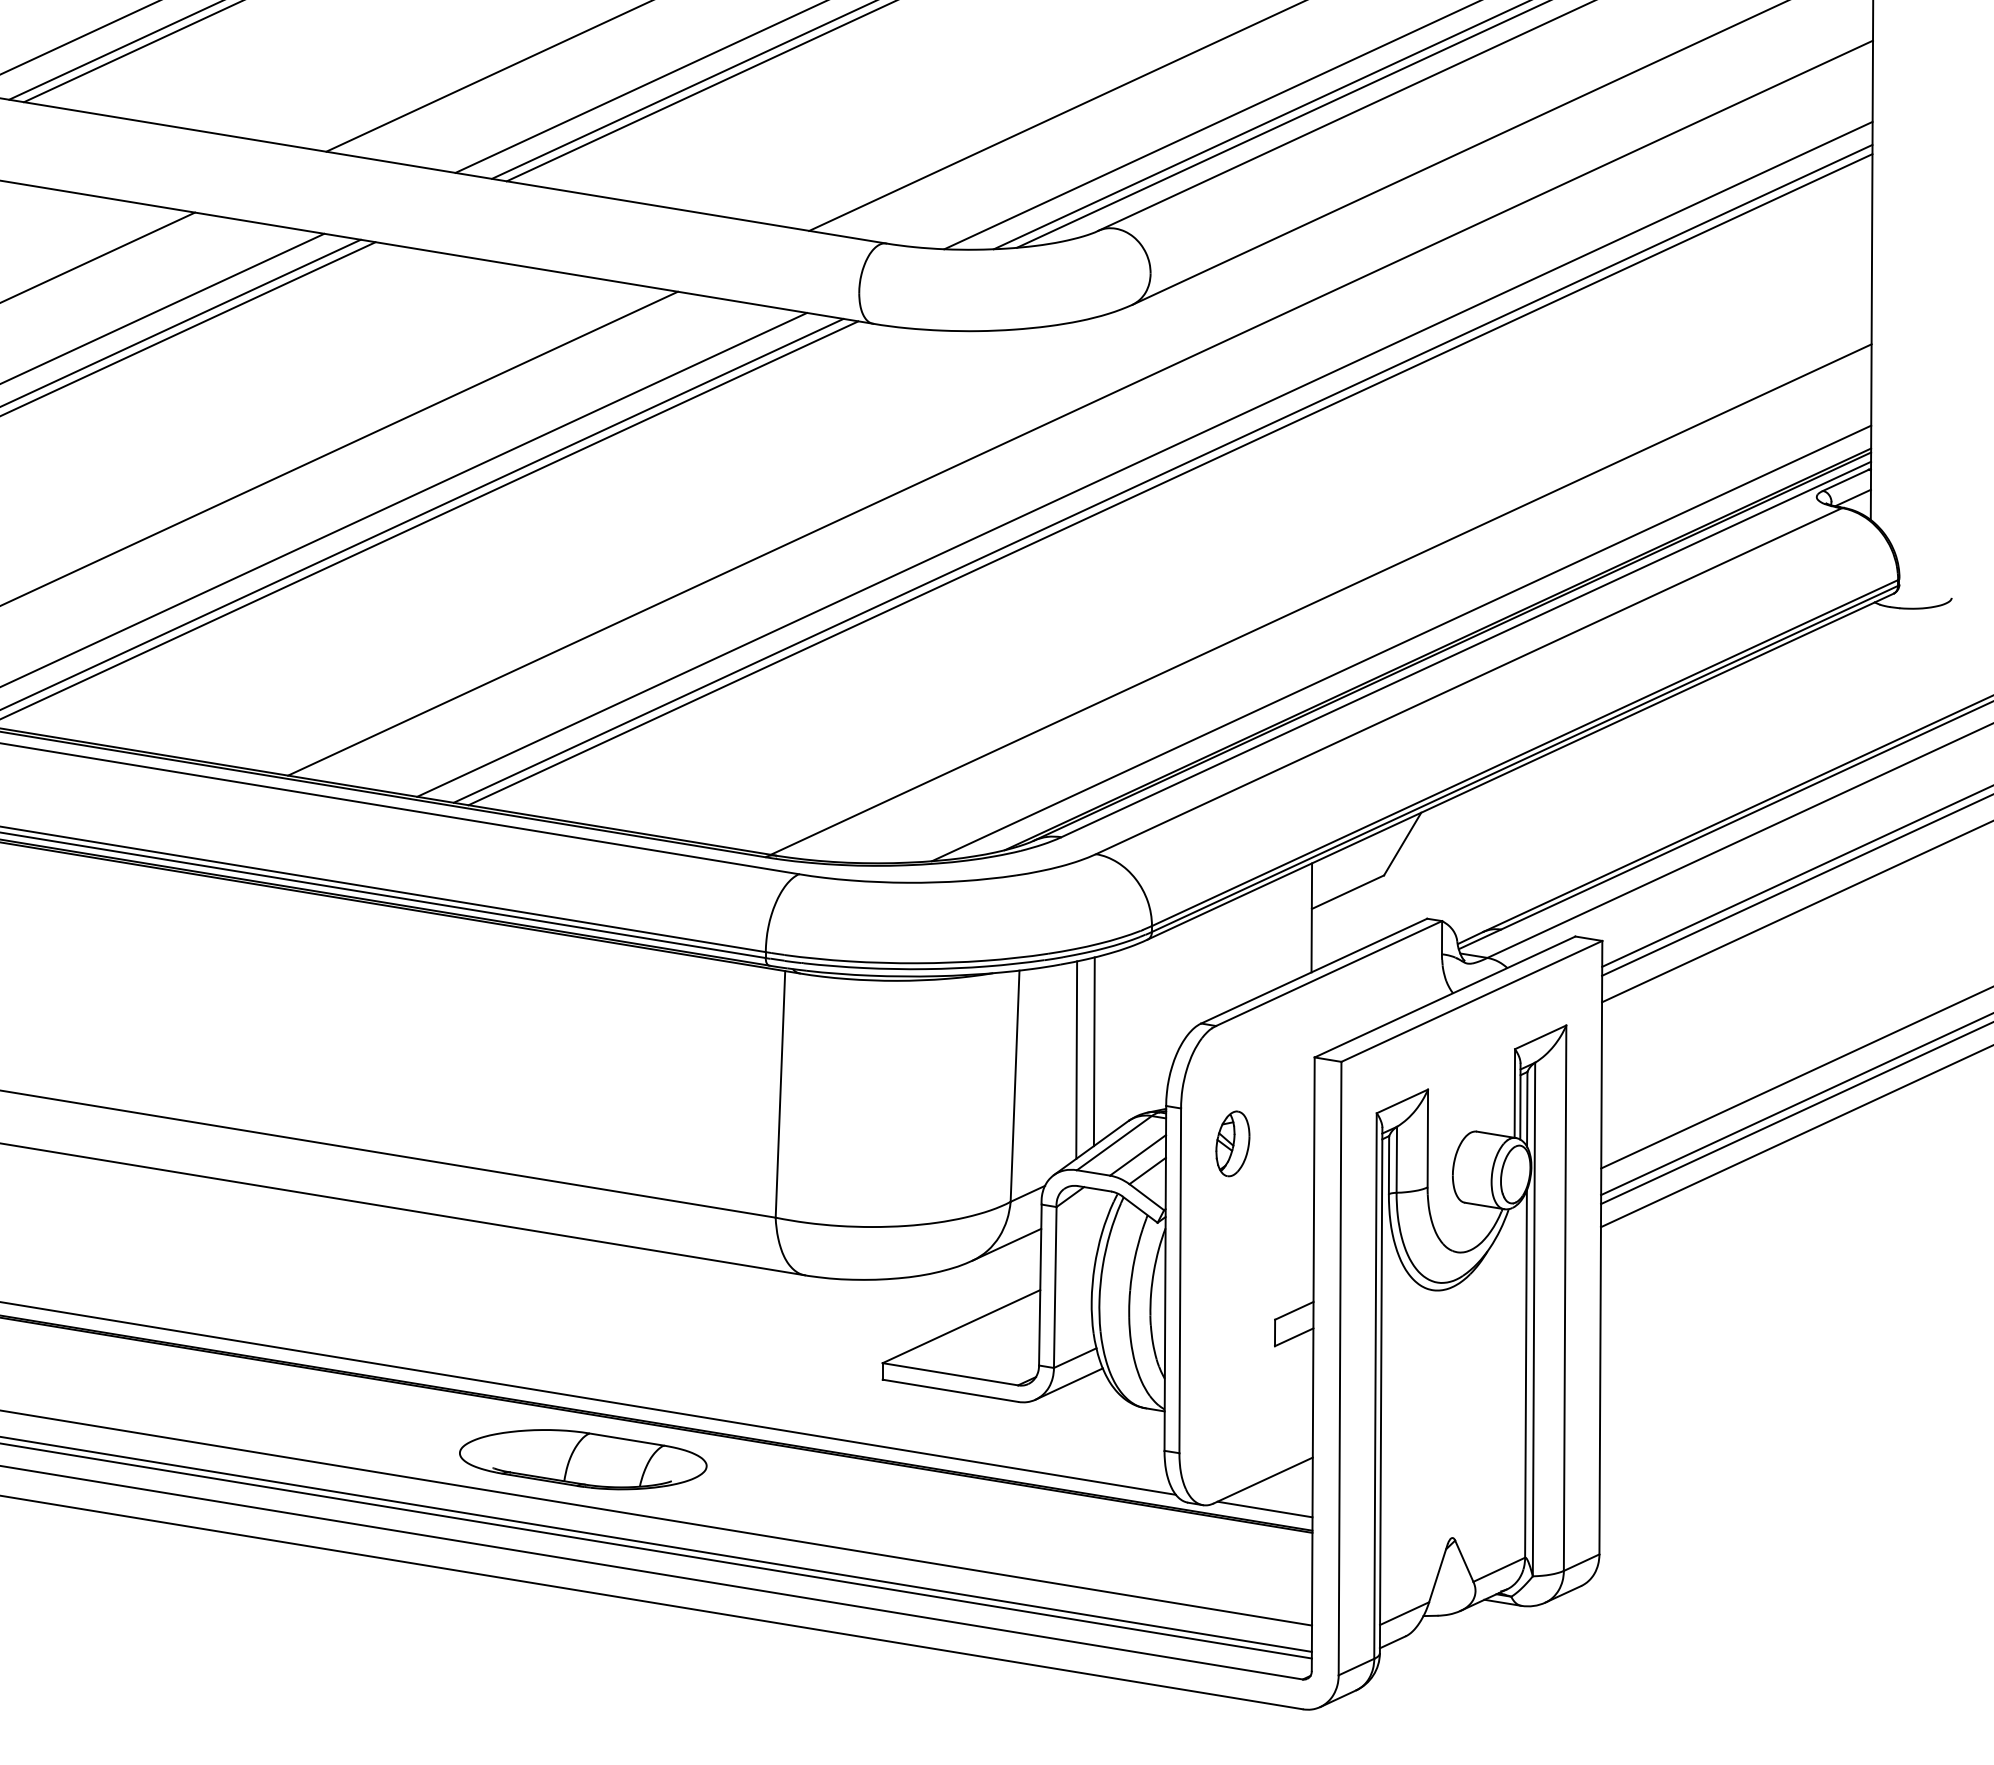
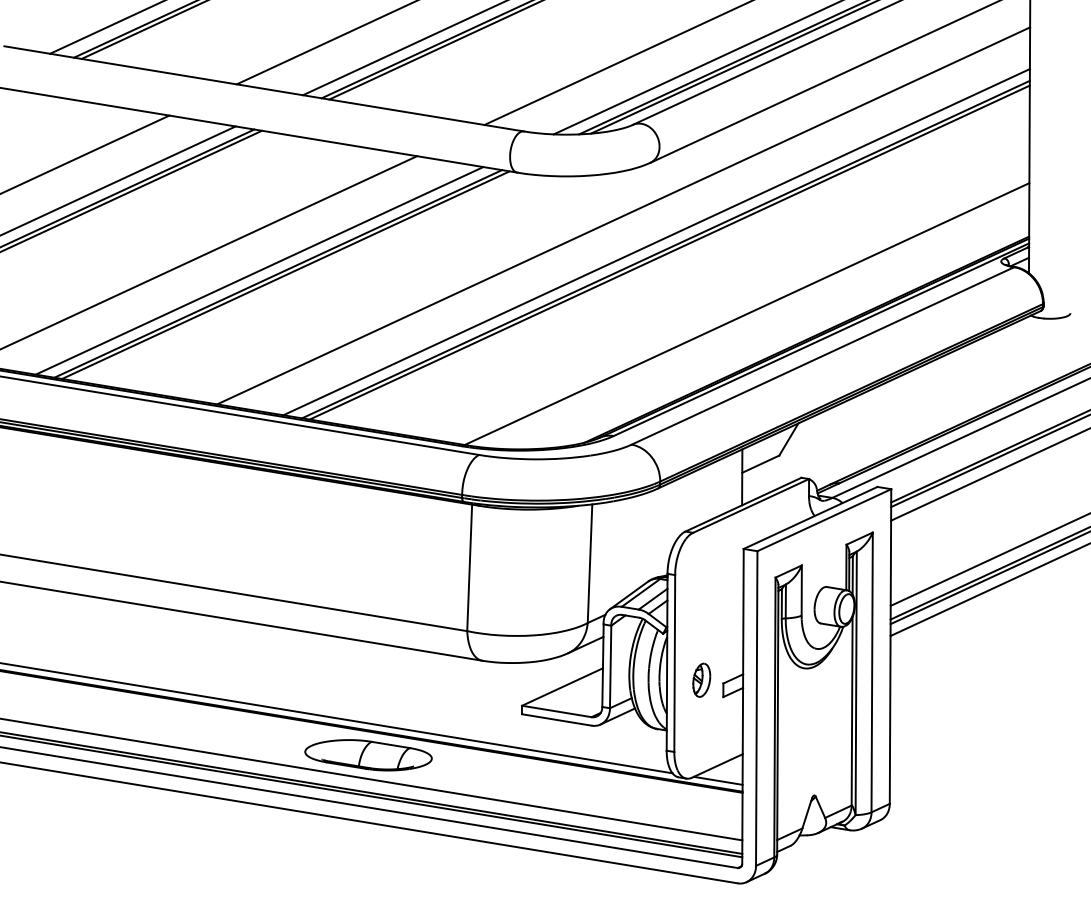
line: (1401, 643) -> (788, 336), removed
line: (1093, 1050) -> (630, 545), removed
line: (1076, 1060) -> (621, 550), removed
part: (1232, 1142) -> (701, 679), moved

